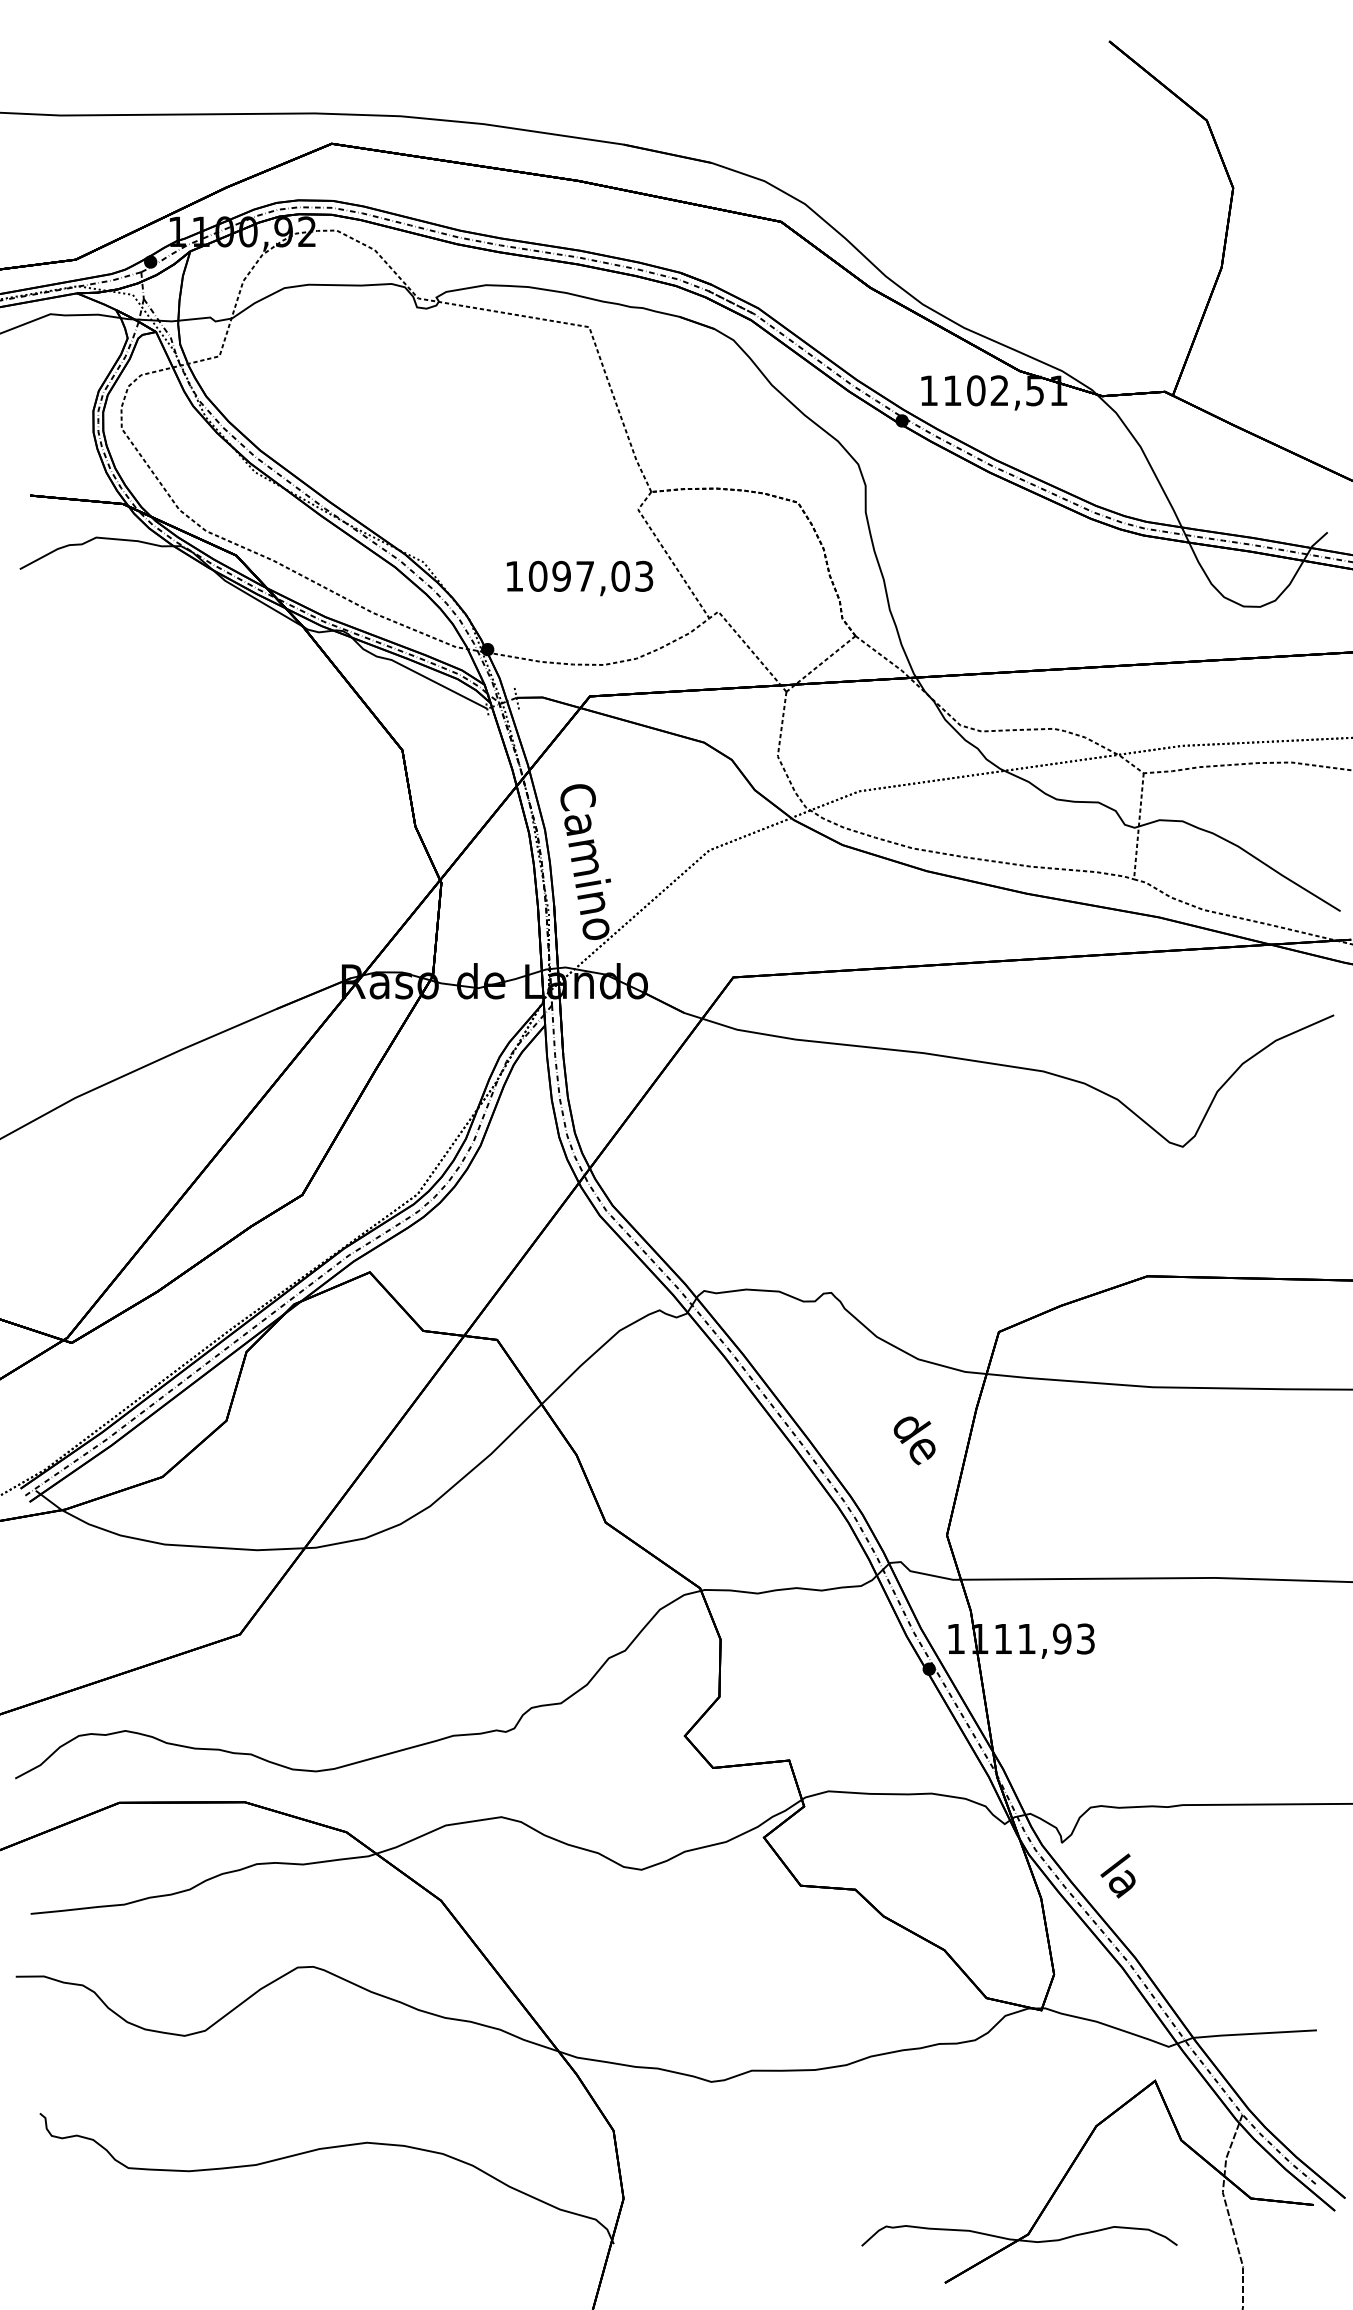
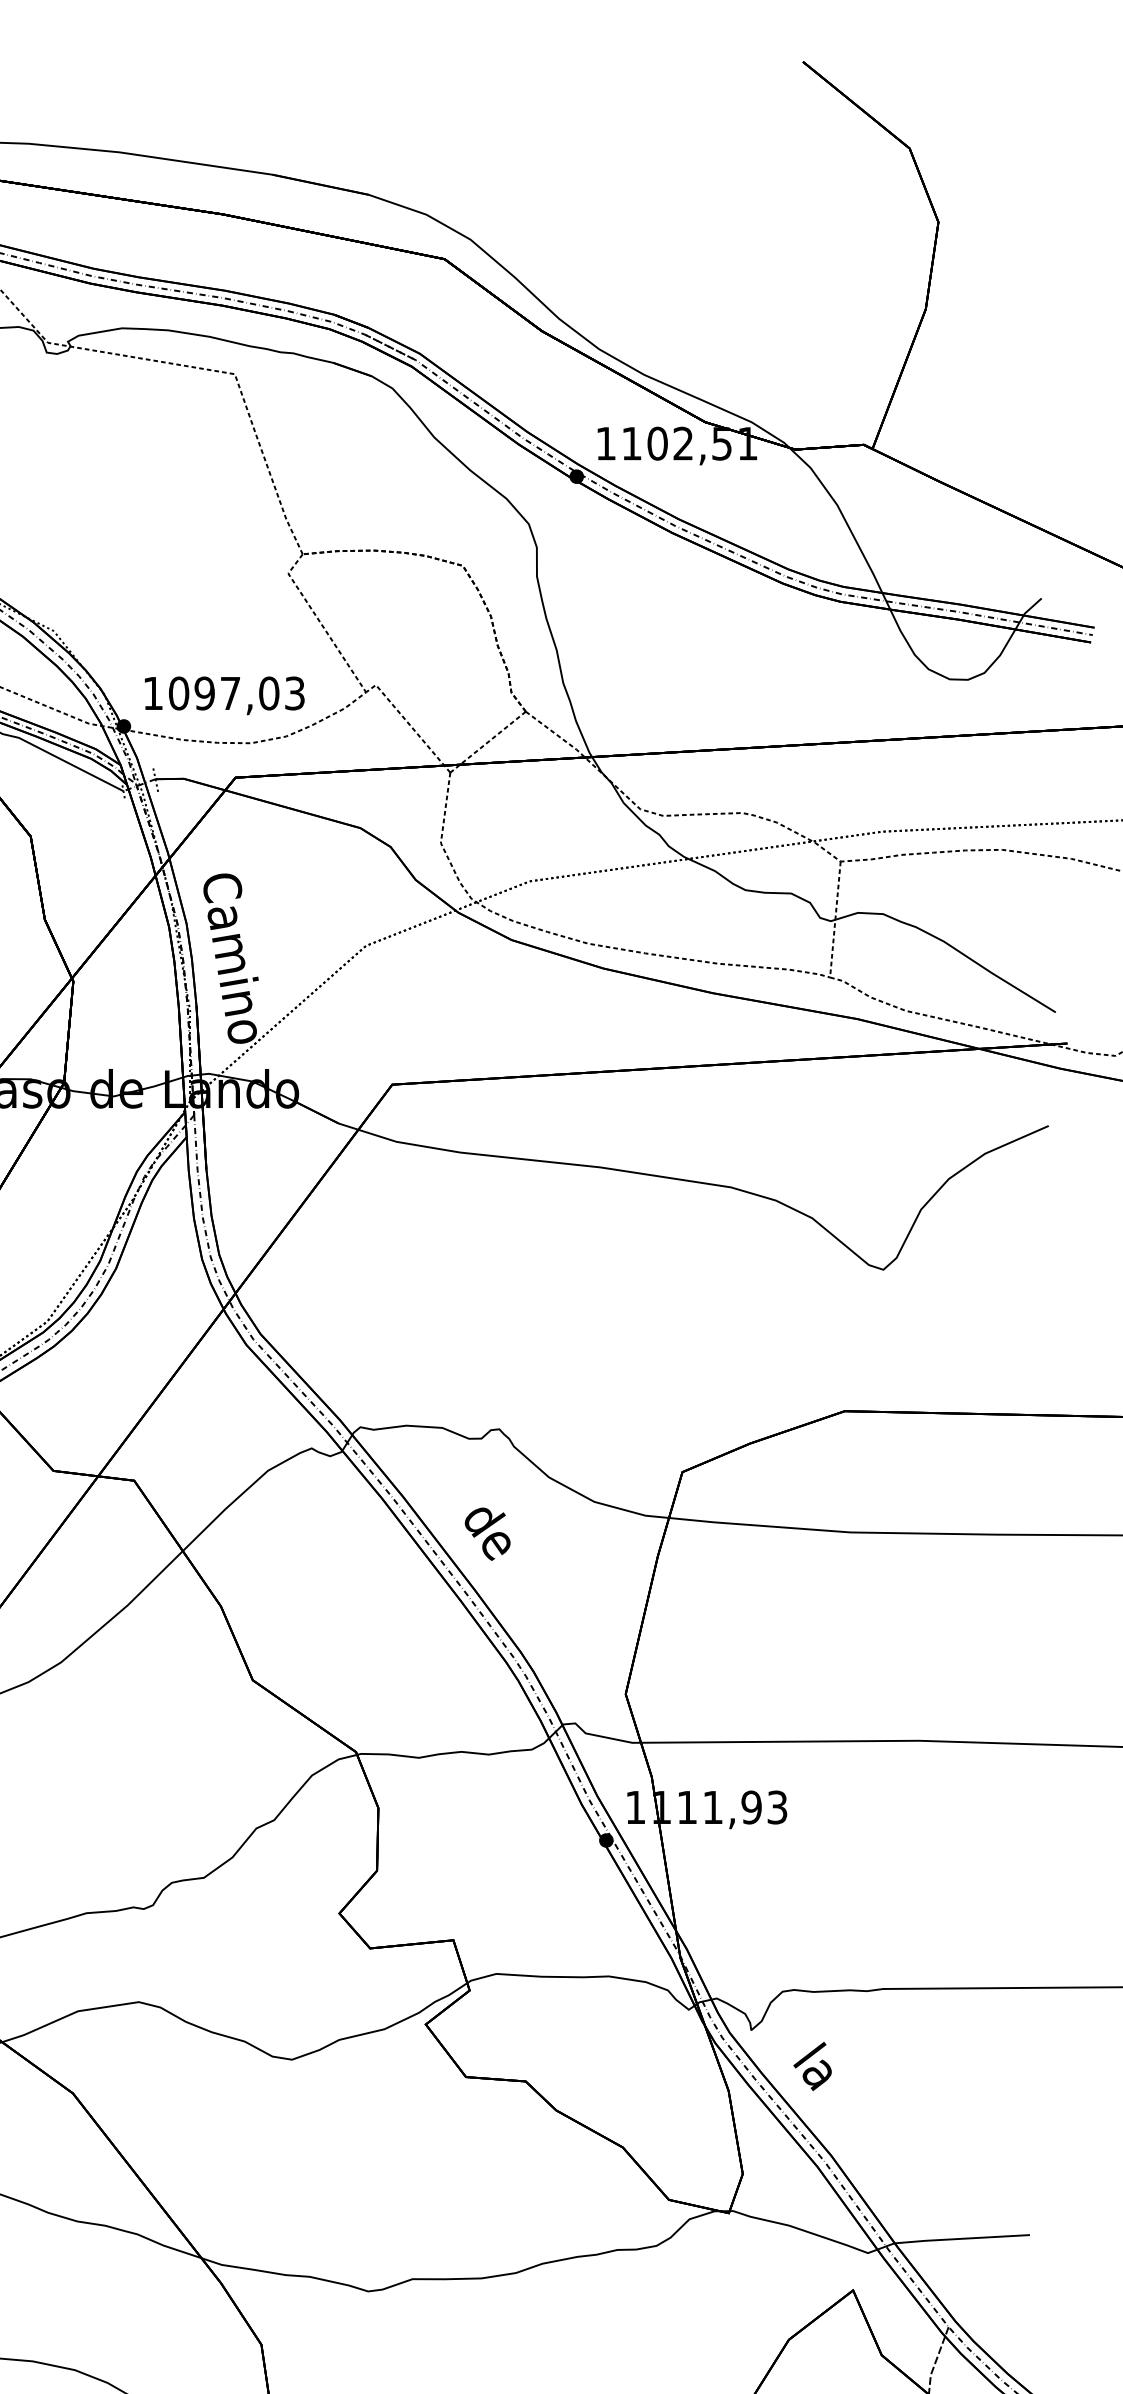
text: (580, 578) -> (225, 695), moved
text: (914, 1440) -> (487, 1533), moved

